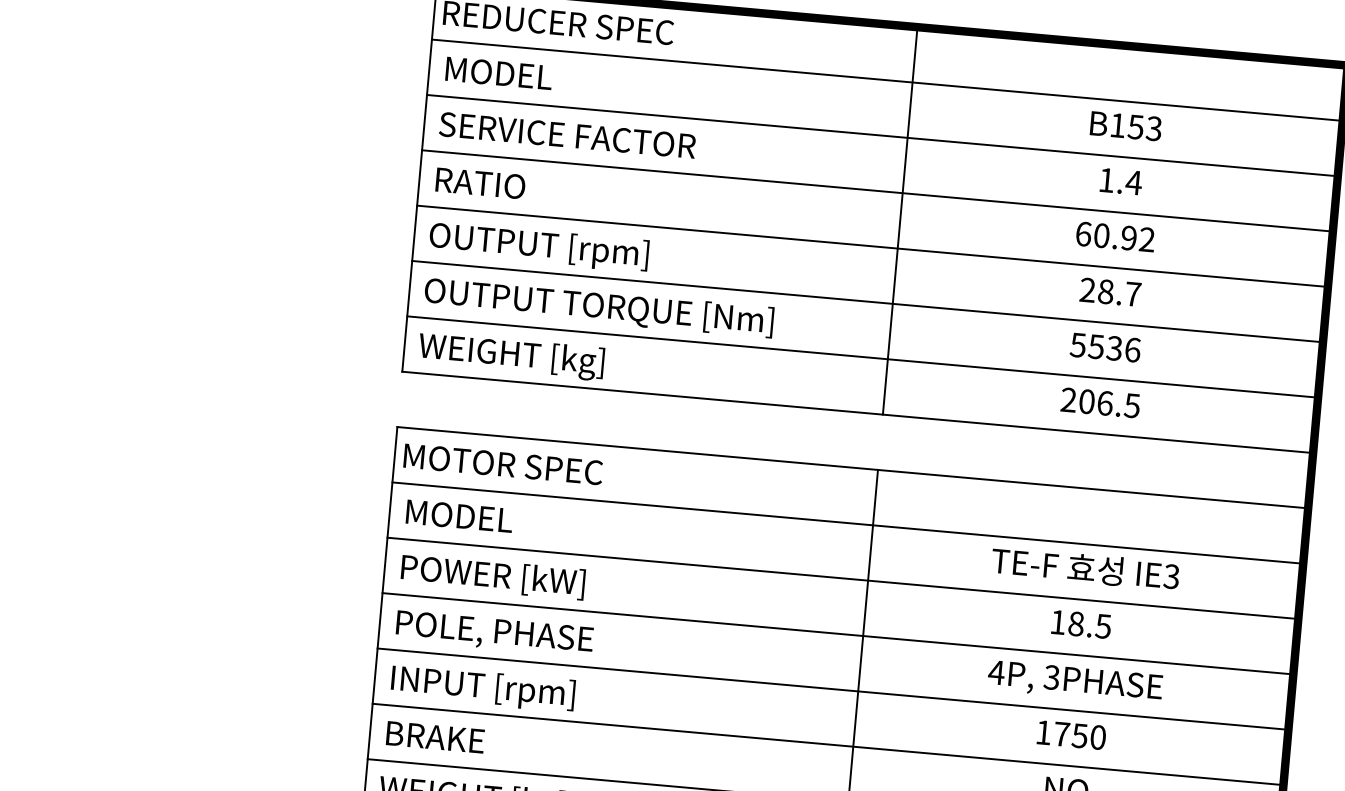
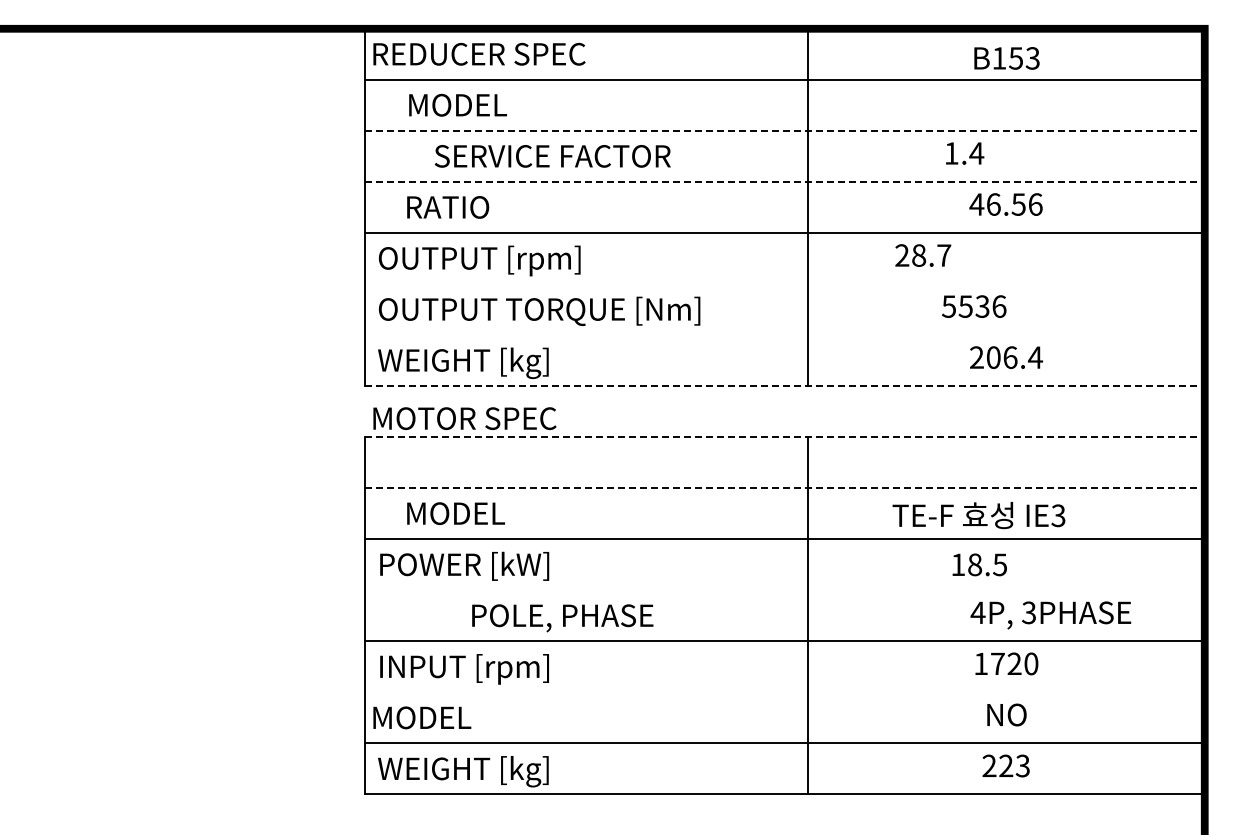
text: (498, 72) -> (457, 104), moved
text: (1125, 126) -> (1006, 58), moved
text: (567, 135) -> (552, 156), moved
line: (882, 135) -> (784, 130), solid -> dashed
text: (1121, 181) -> (965, 153), moved
text: (481, 183) -> (448, 207), moved
line: (877, 190) -> (784, 181), solid -> dashed
text: (1114, 236) -> (1005, 204), 60.92 -> 46.56
text: (1110, 292) -> (923, 255), moved
line: (867, 301) -> (784, 283), removed
text: (1105, 347) -> (974, 306), moved
line: (862, 357) -> (784, 335), removed
text: (1132, 405) -> (1035, 357), 206.5 -> 206.4
line: (857, 412) -> (784, 386), solid -> dashed
text: (503, 464) -> (464, 418), moved
line: (852, 468) -> (784, 437), solid -> dashed
text: (459, 516) -> (455, 513), moved
line: (847, 523) -> (784, 488), solid -> dashed
text: (1085, 568) -> (978, 515), moved
text: (1081, 624) -> (979, 564), moved
text: (494, 633) -> (562, 618), moved
line: (837, 634) -> (784, 590), removed
text: (1074, 682) -> (1050, 615), moved
text: (1079, 735) -> (1014, 663), 1750 -> 1720
text: (432, 736) -> (422, 717), BRAKE -> MODEL
line: (827, 744) -> (784, 692), removed

